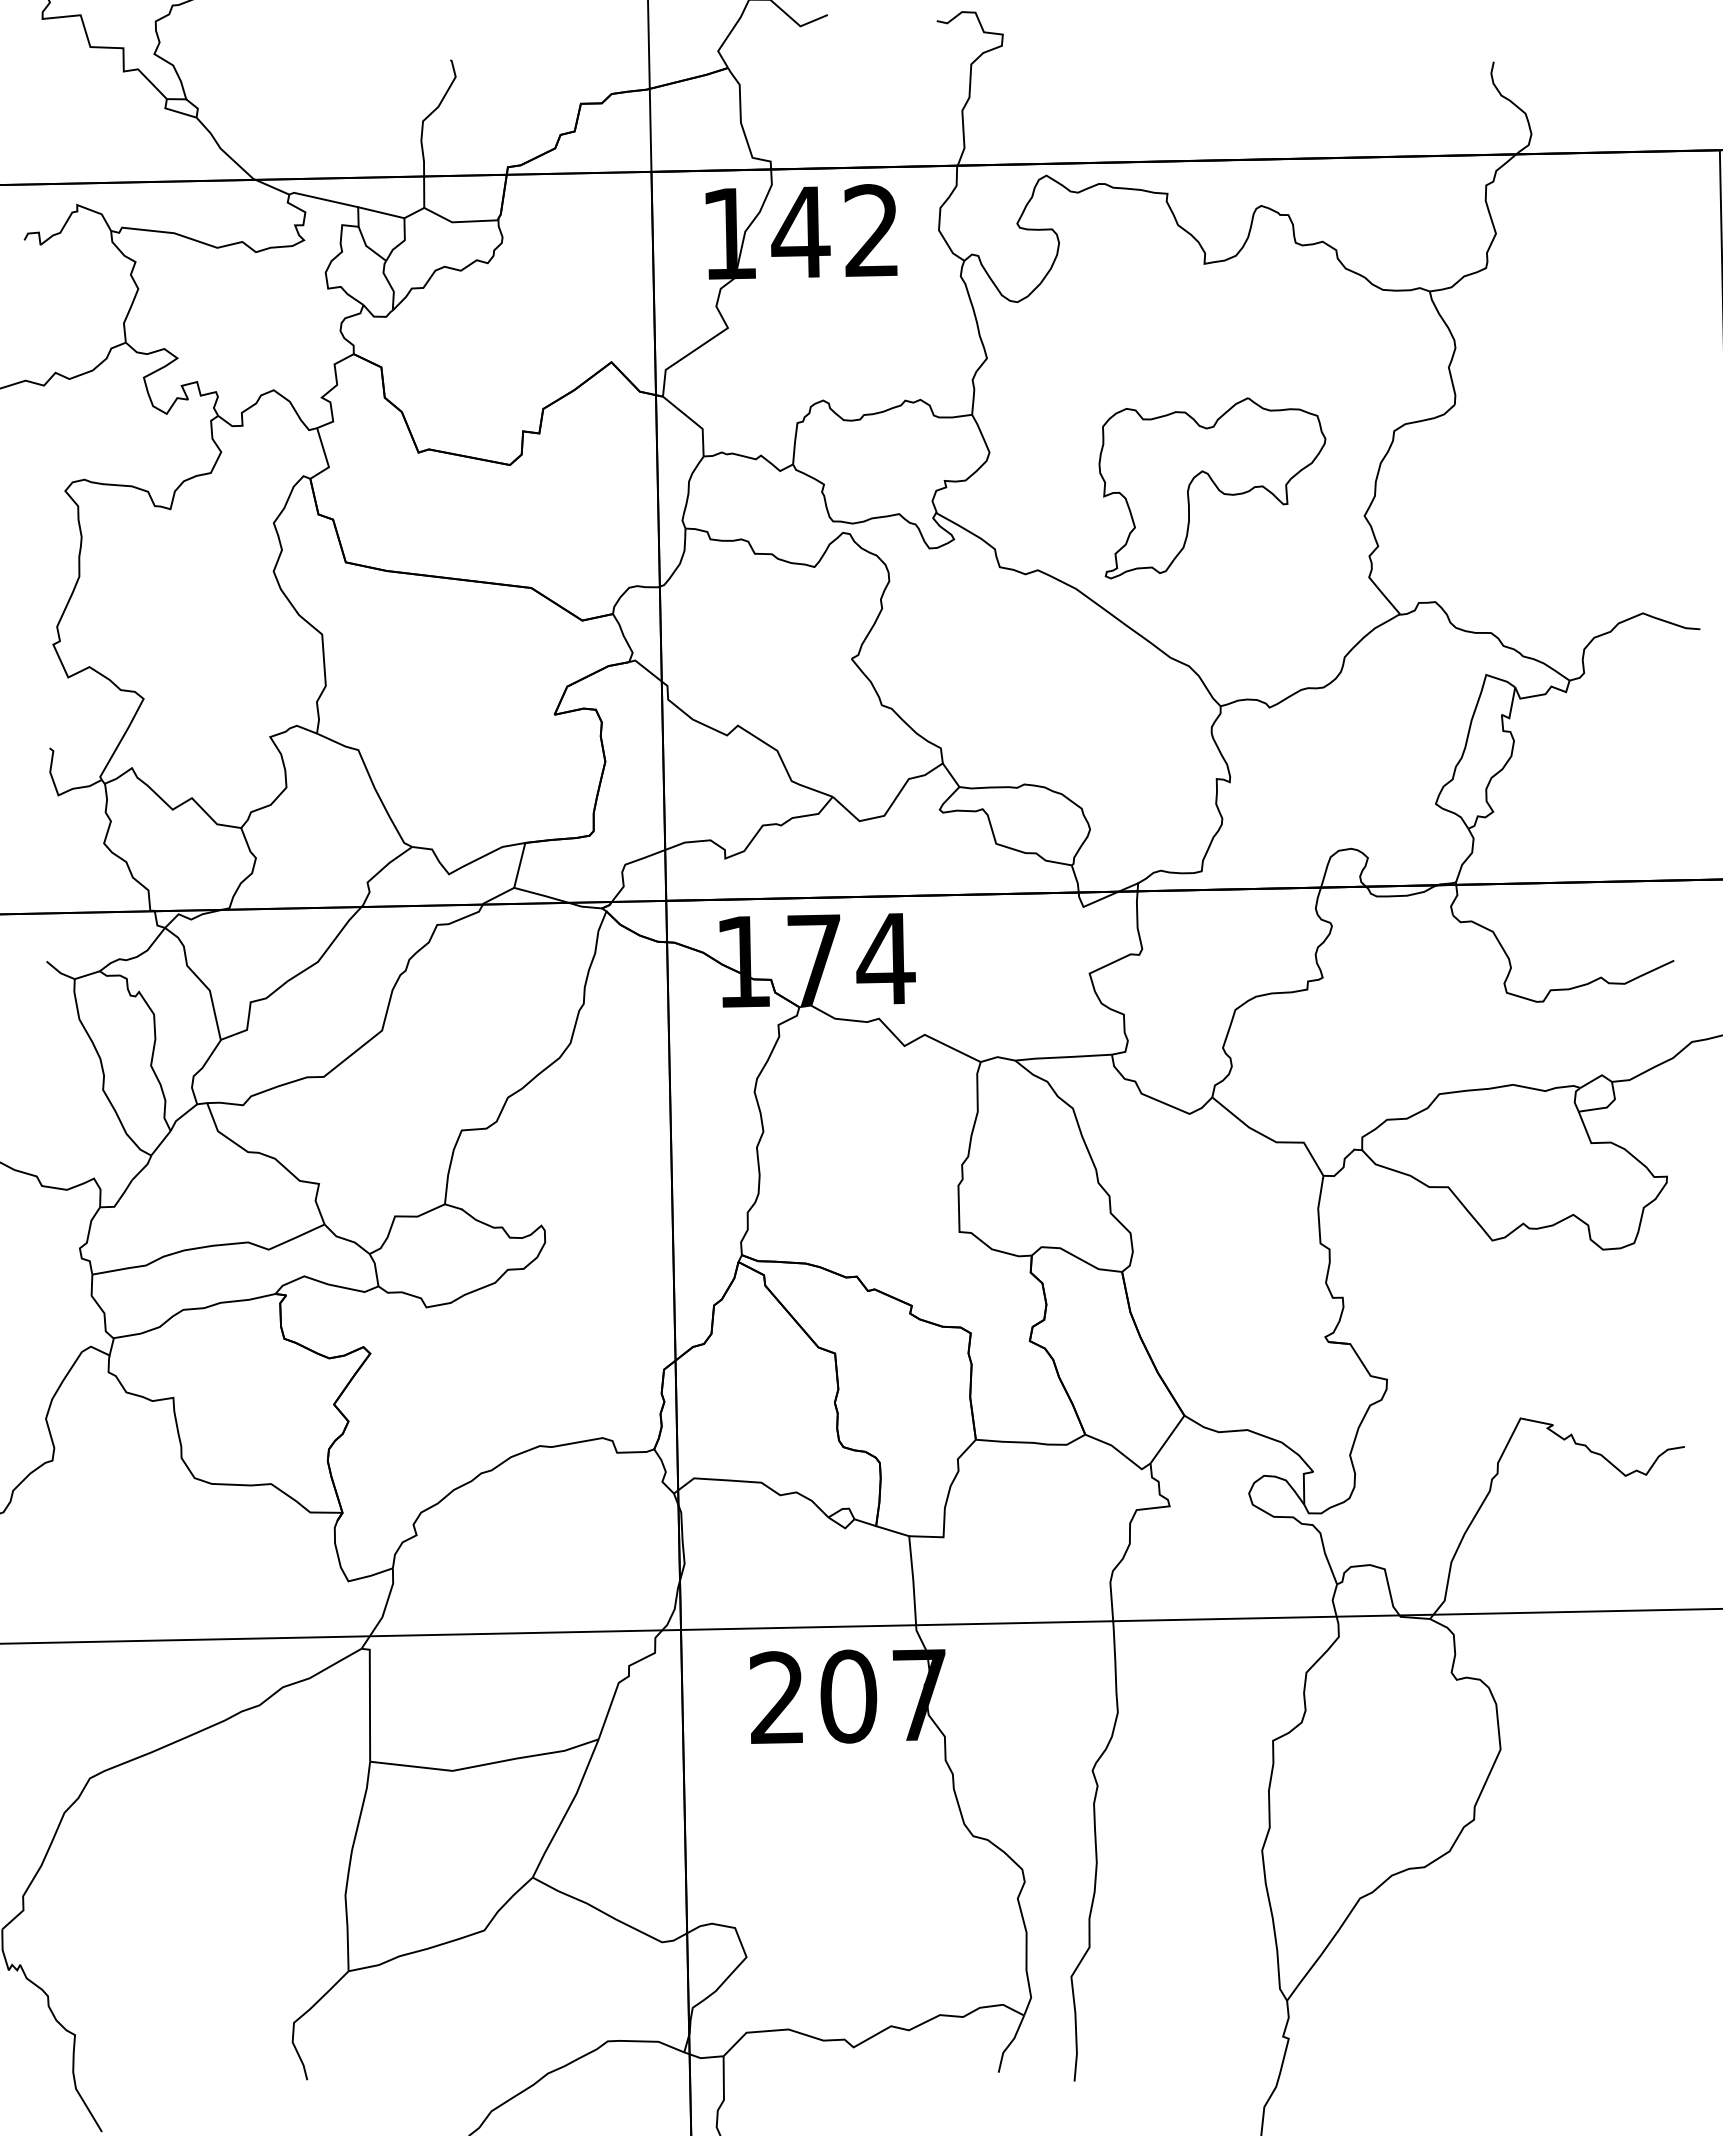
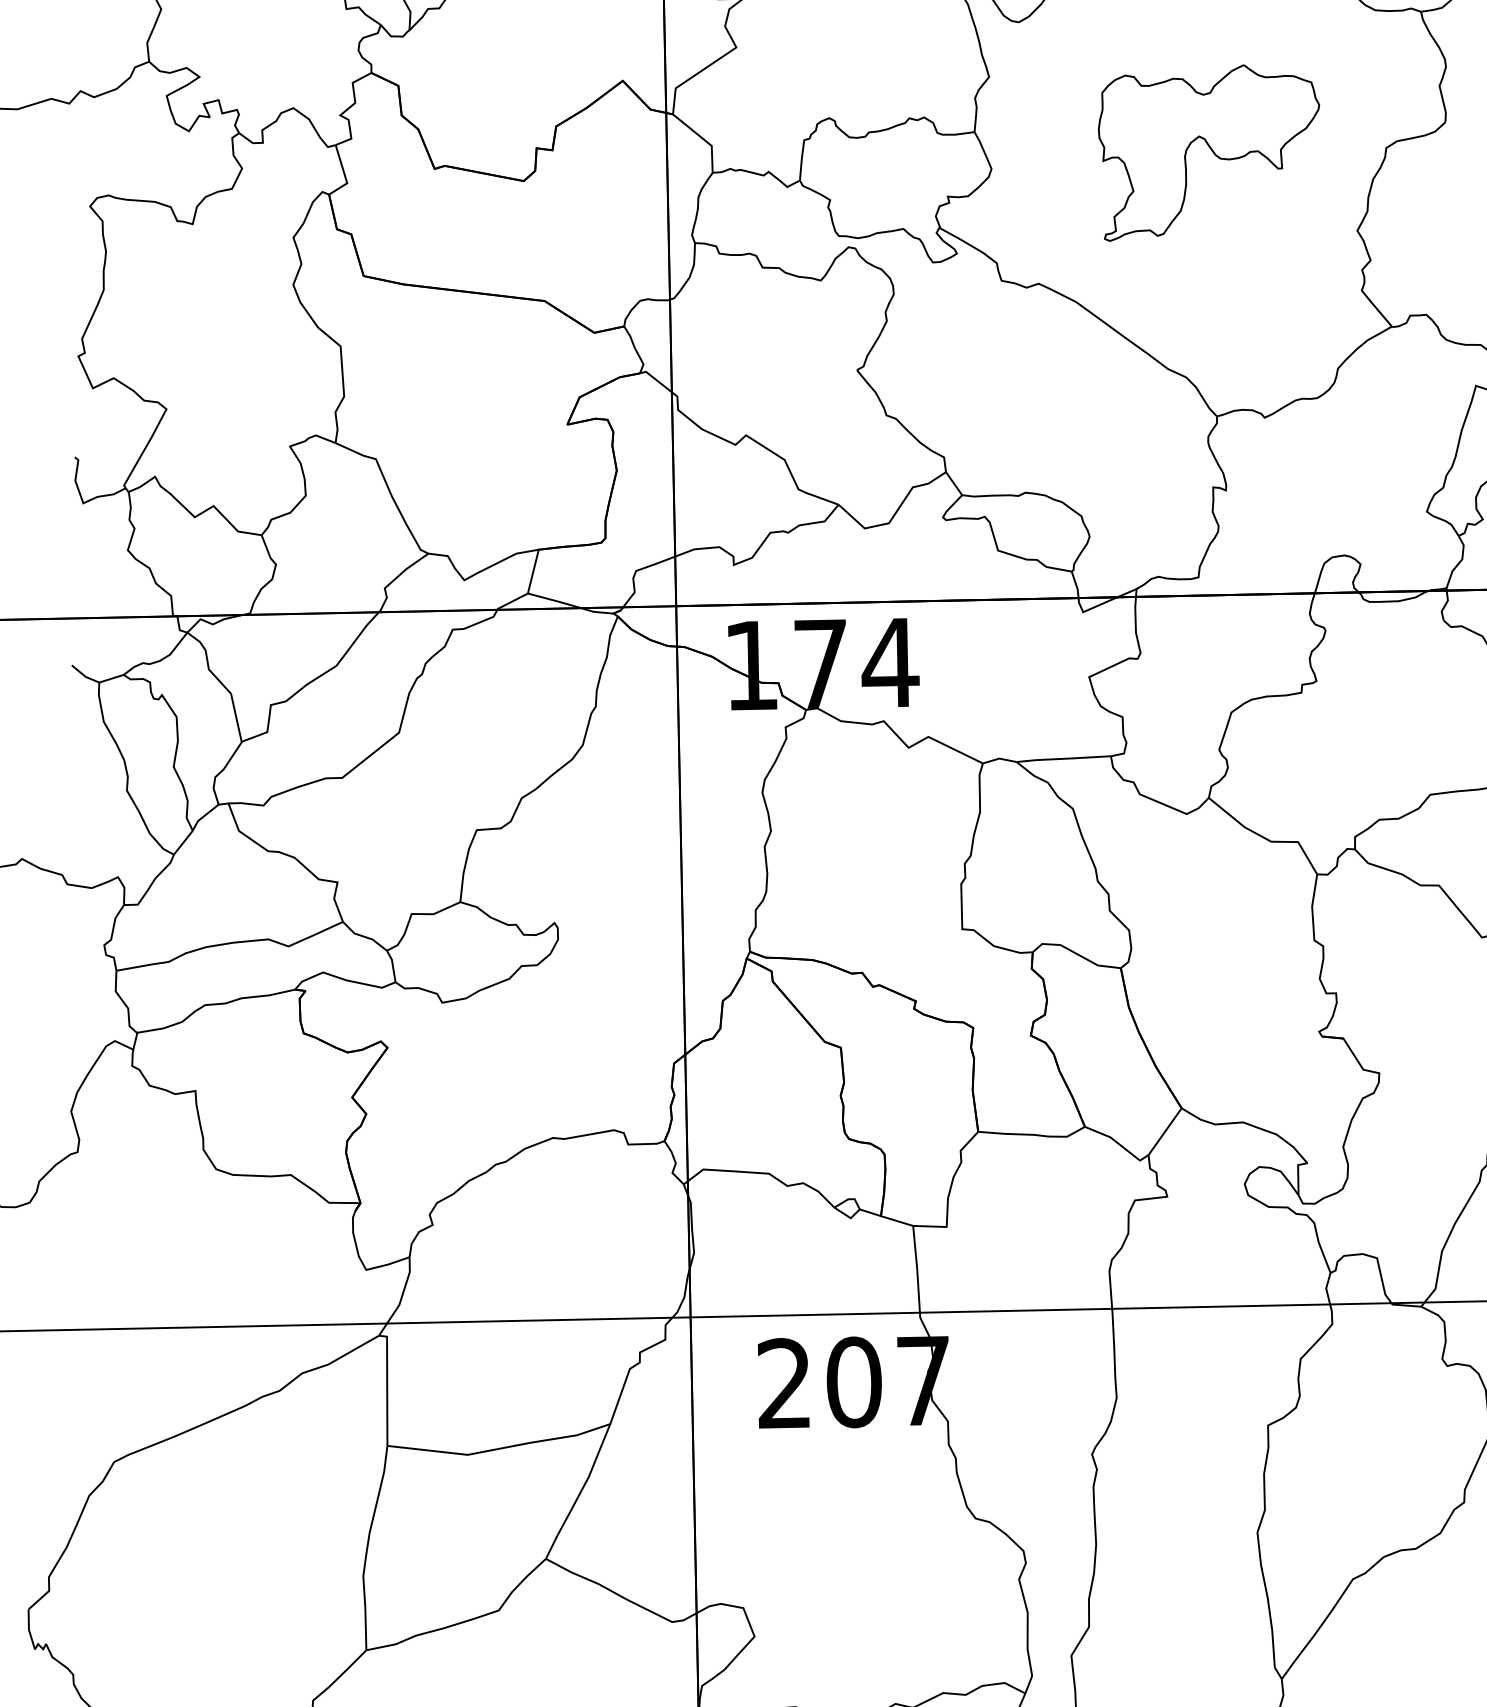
part: (1212, 488) -> (1209, 153), moved

